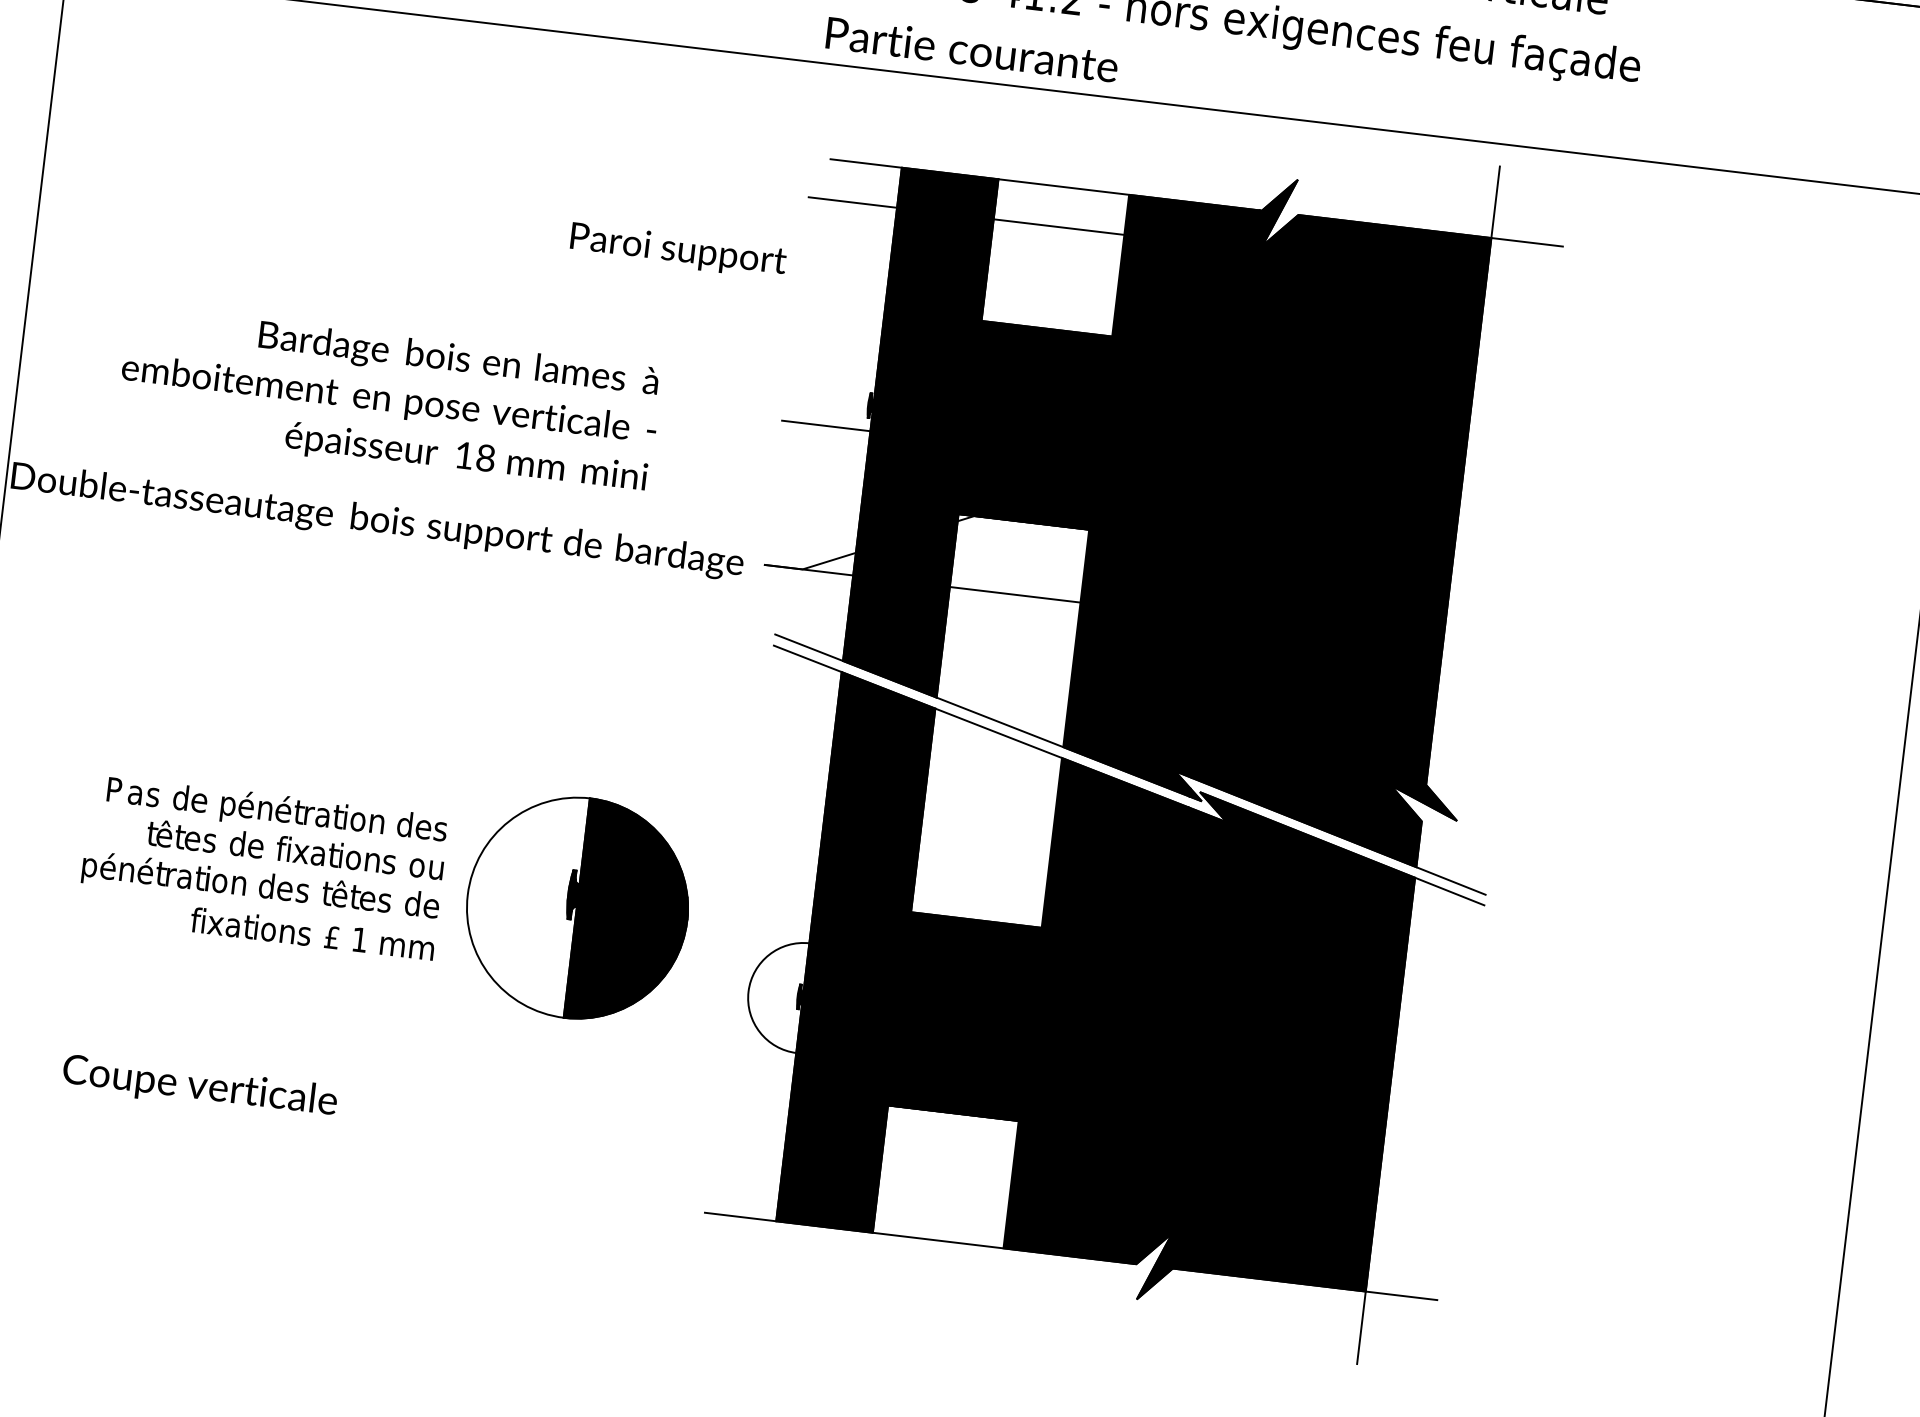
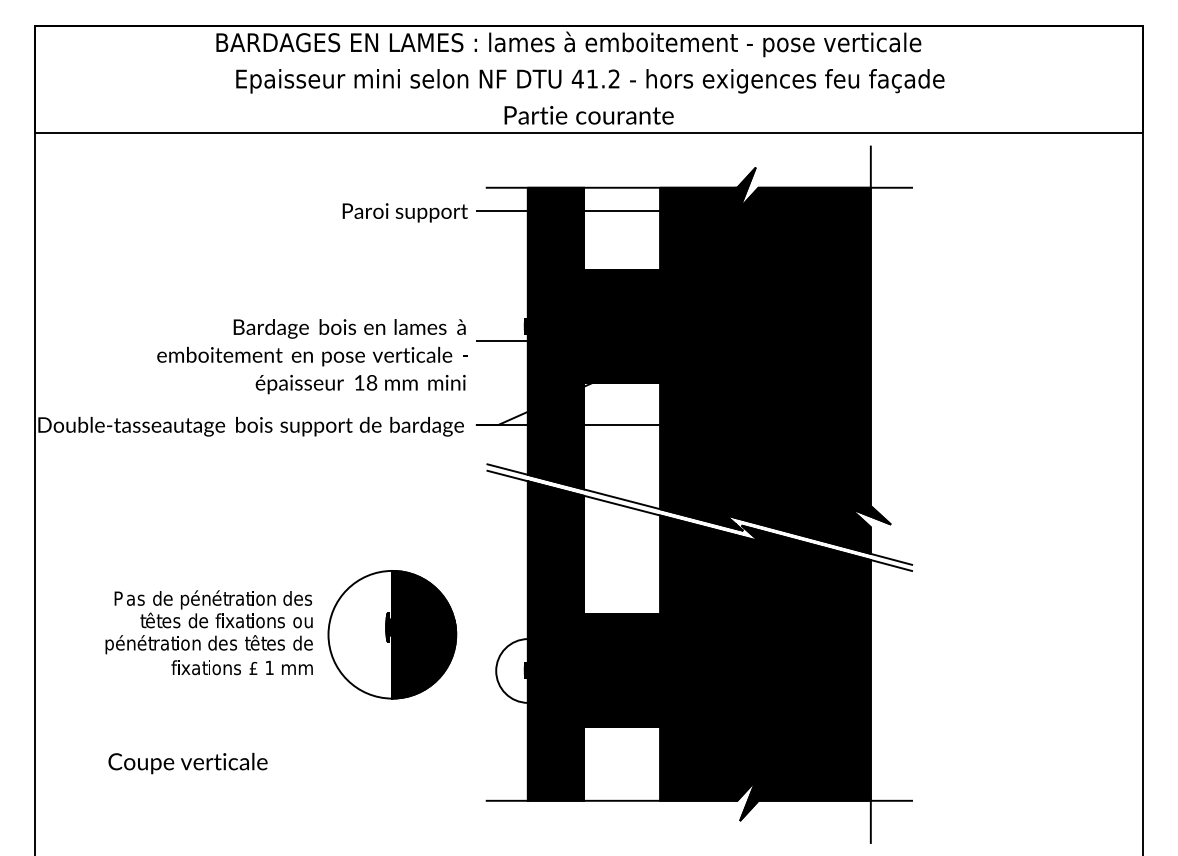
text: (971, 50) -> (588, 115), moved
text: (677, 250) -> (404, 212), moved
text: (389, 400) -> (312, 356), moved

